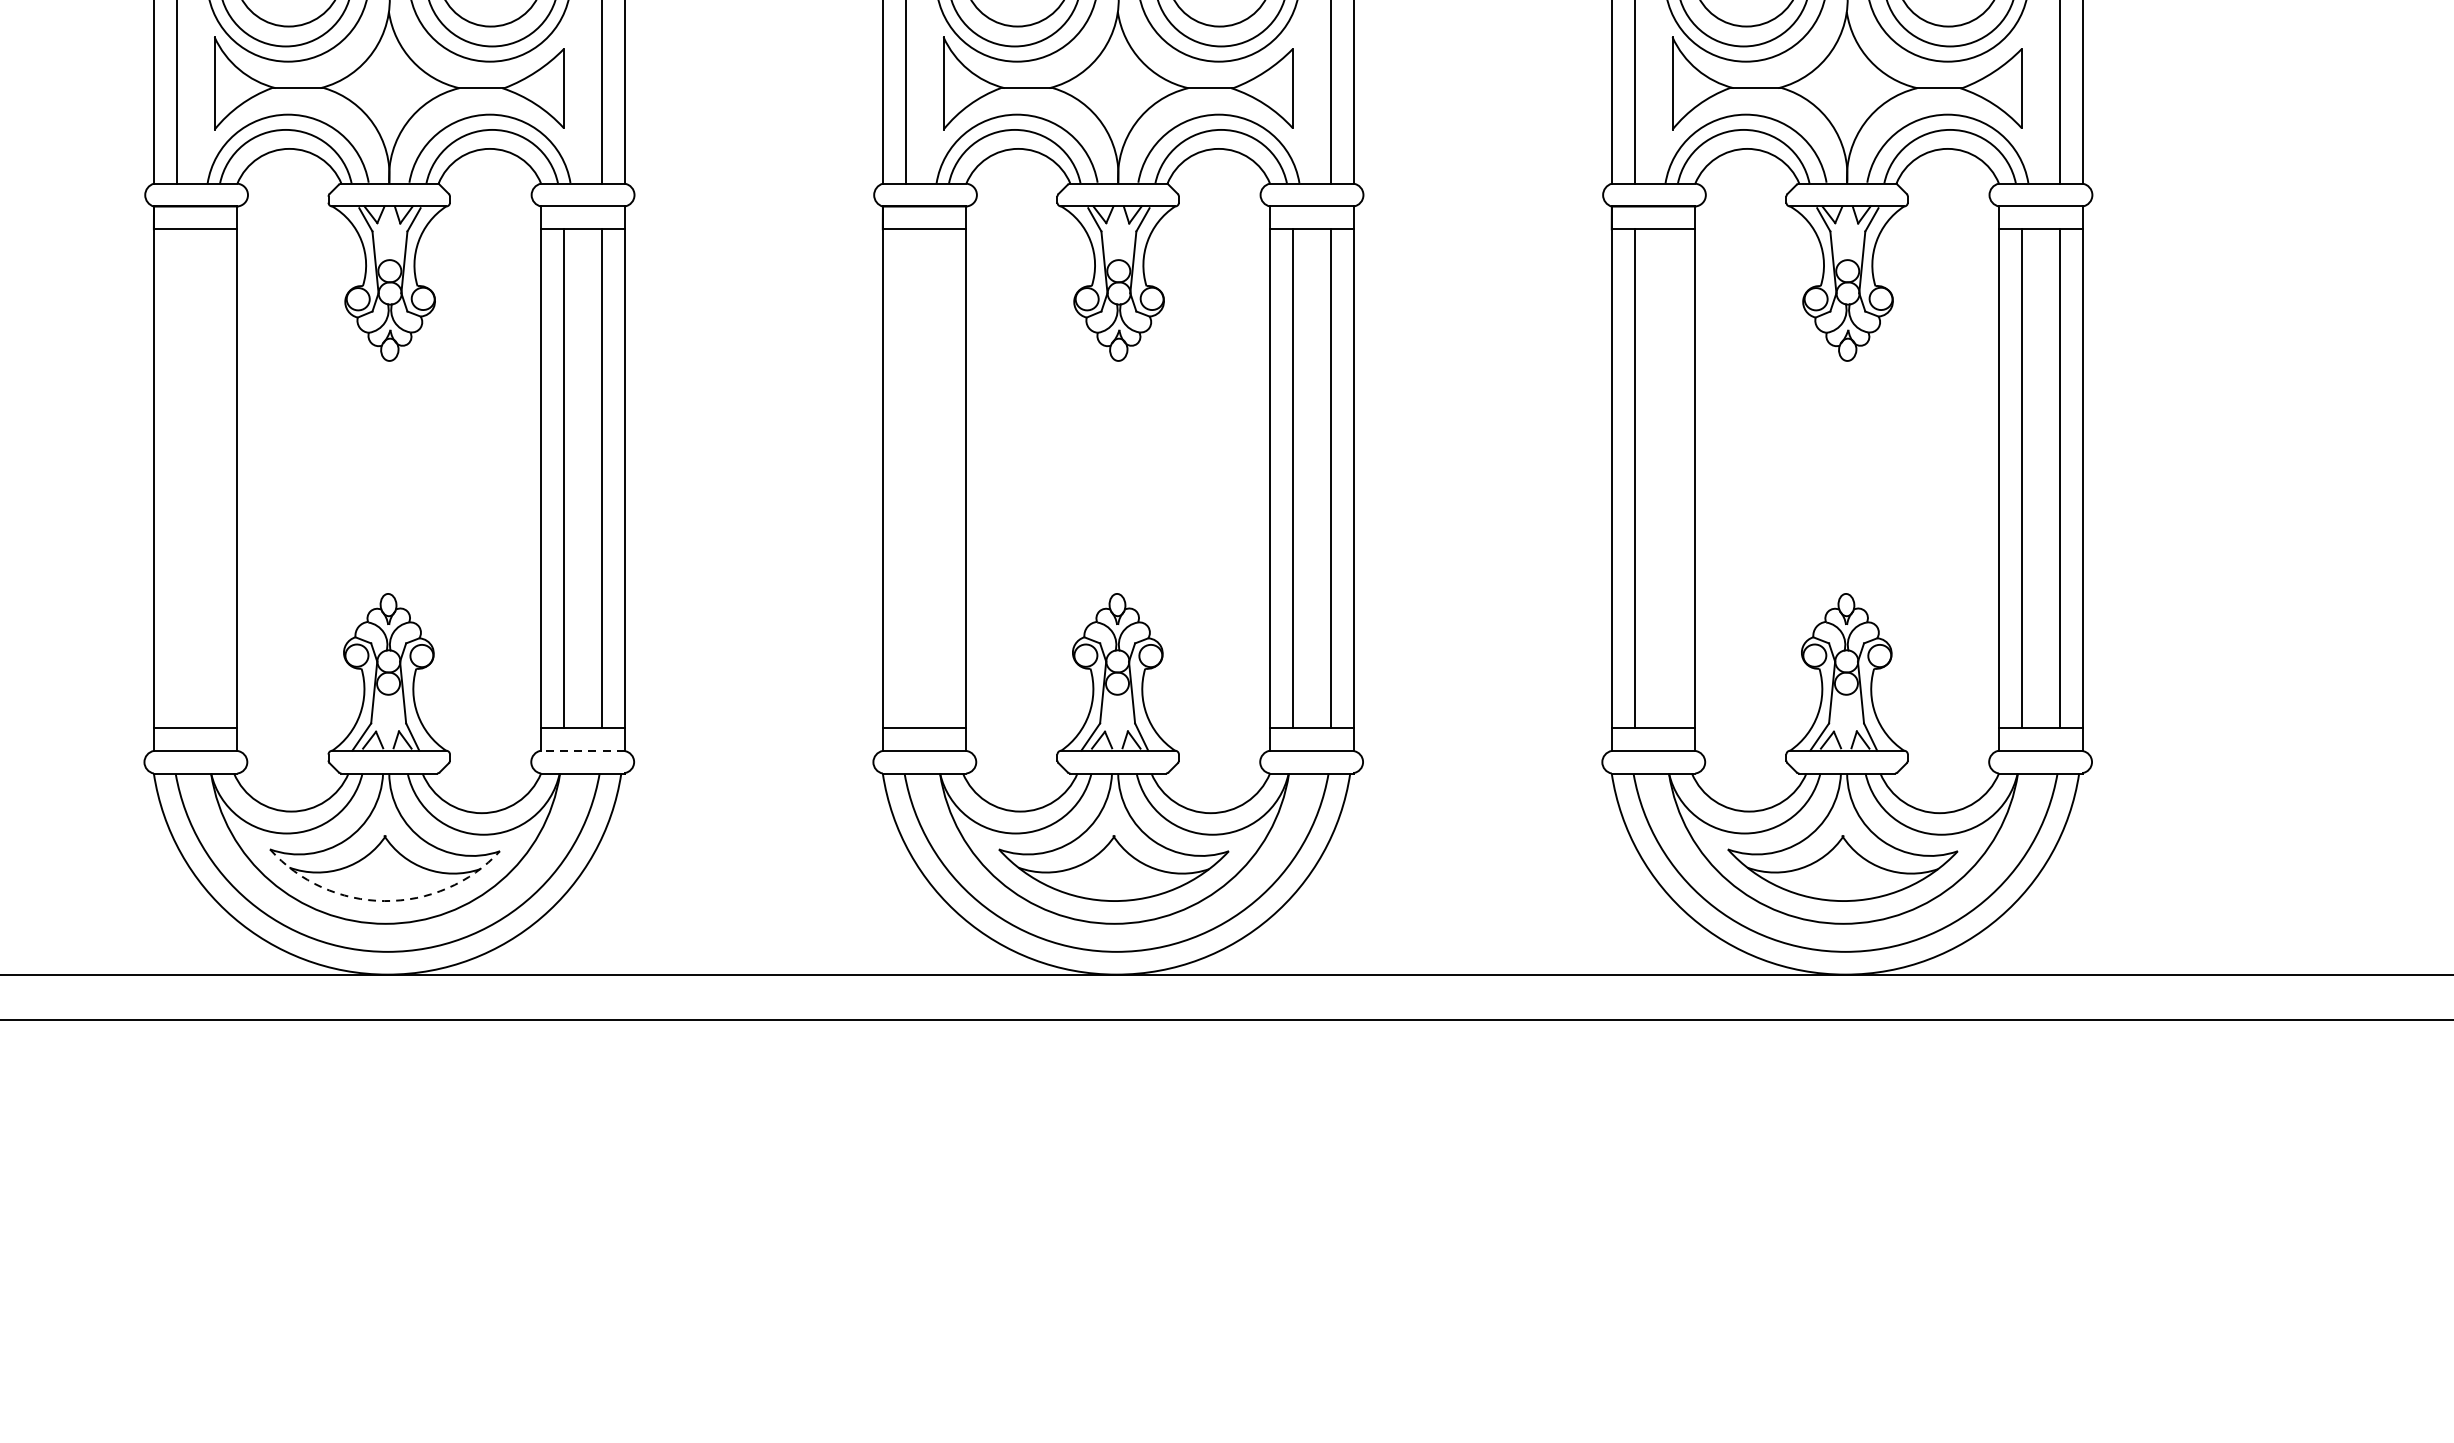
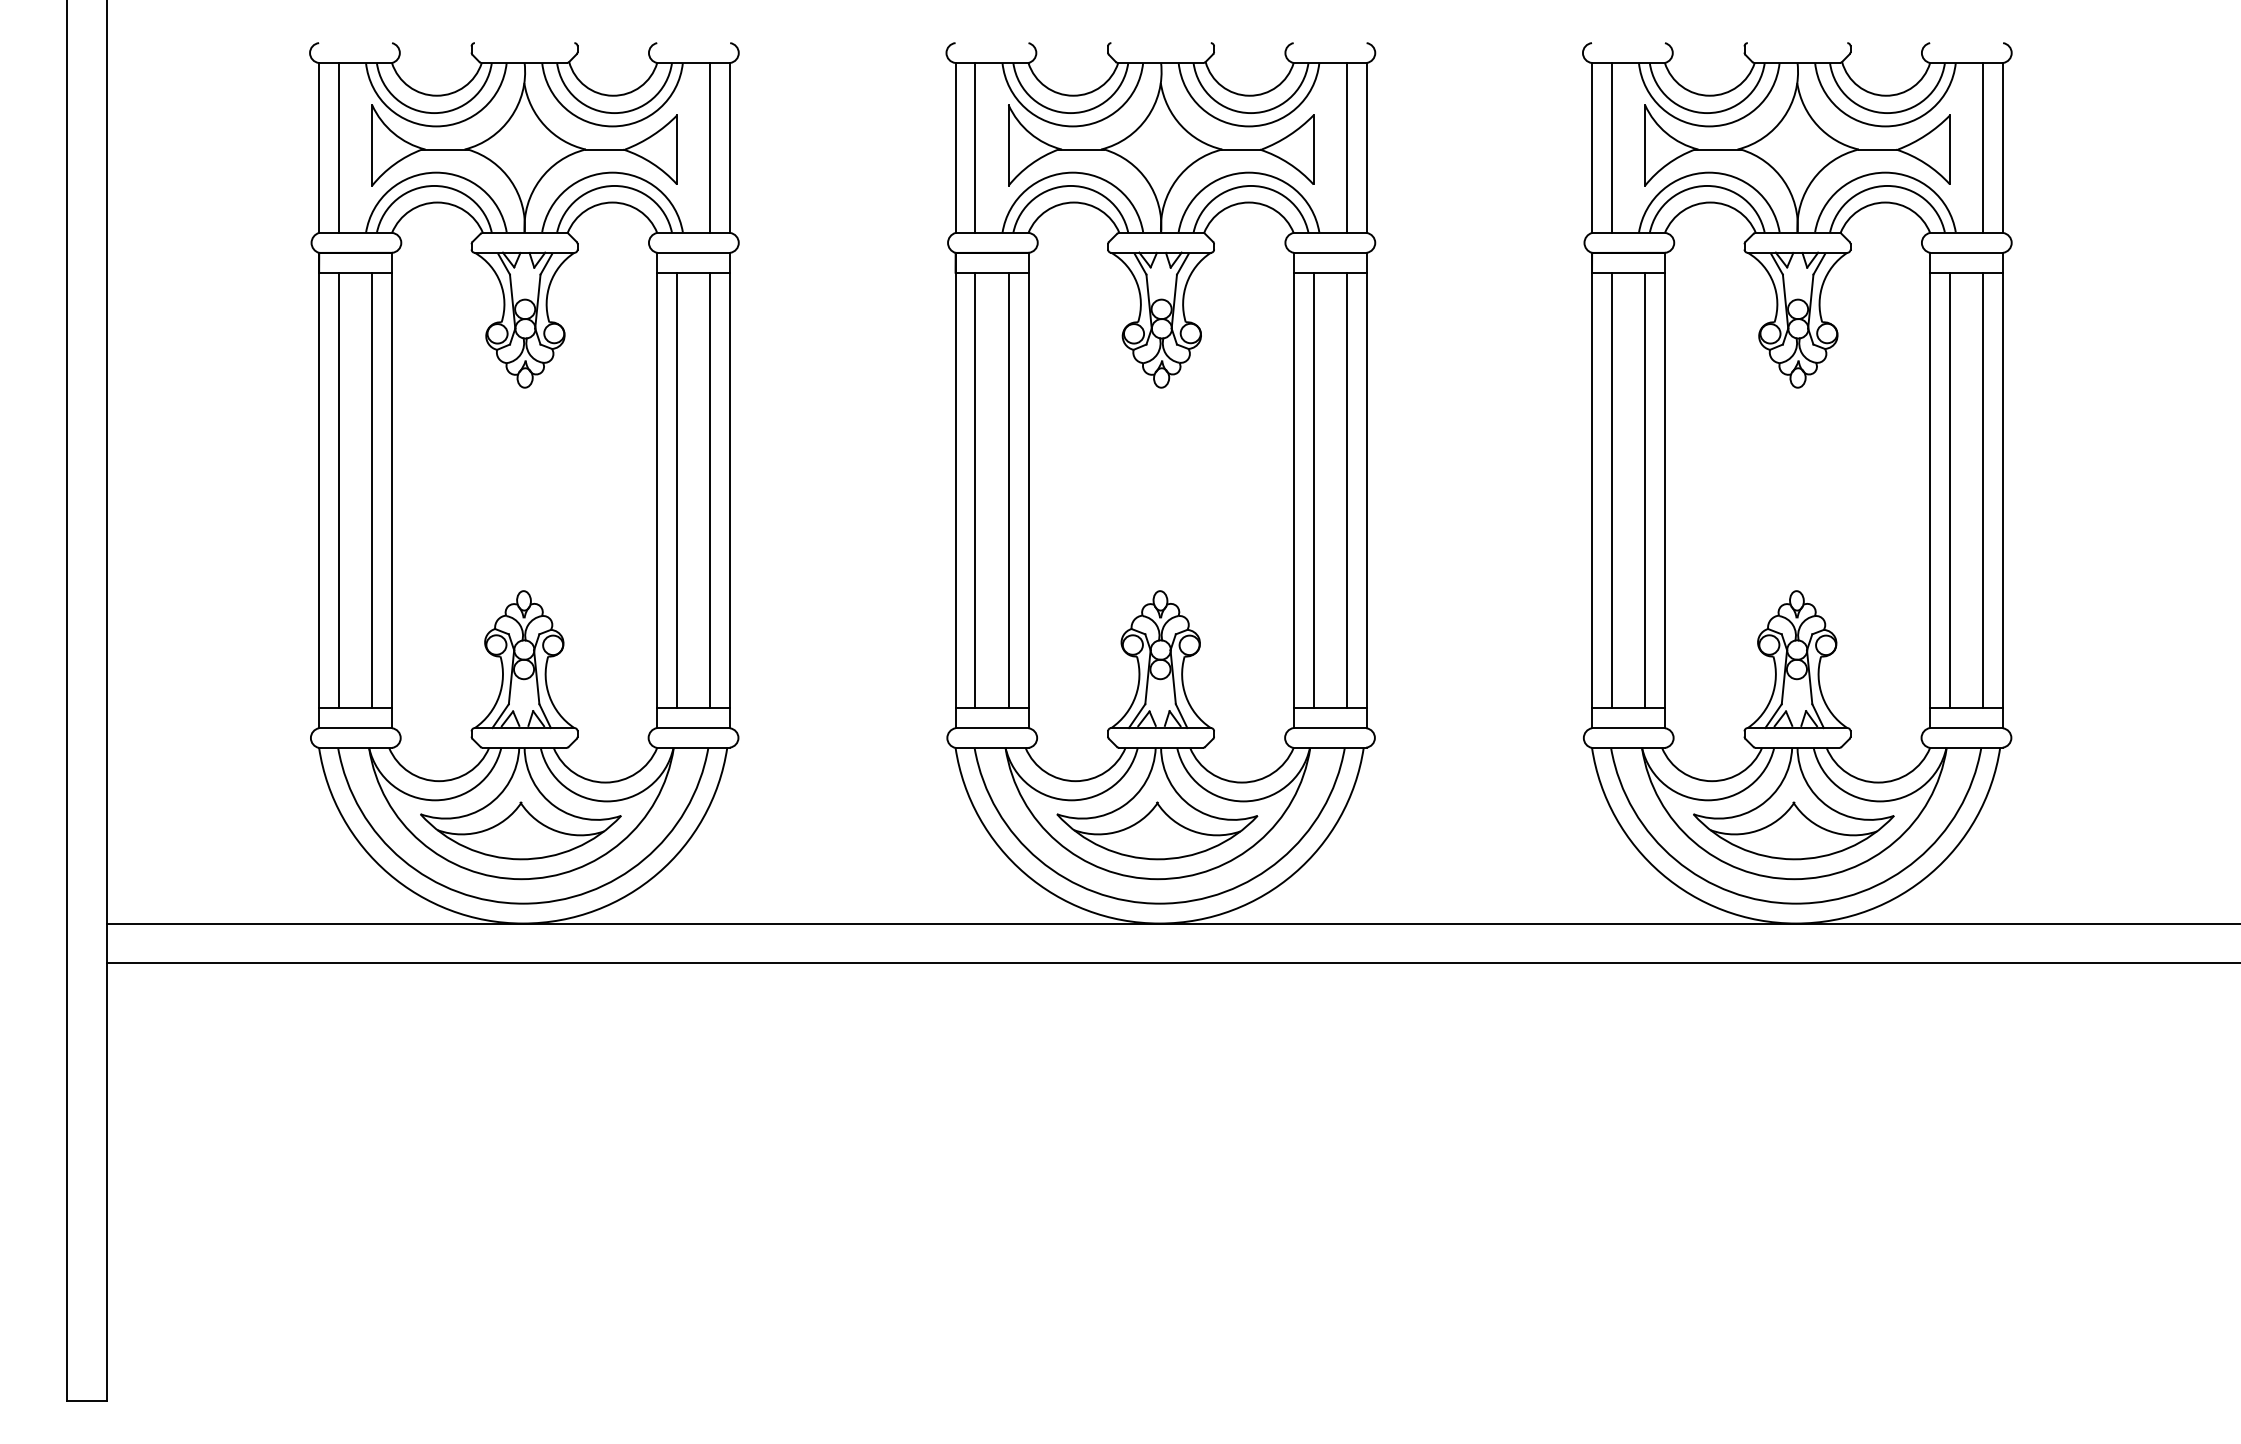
line: (177, 478) -> (339, 490), added
line: (215, 478) -> (372, 490), added
line: (905, 478) -> (975, 490), added
line: (943, 478) -> (1008, 490), added
line: (1672, 478) -> (1645, 490), added
line: (582, 751) -> (693, 728), dashed -> solid
arc: (384, 901) -> (520, 859), dashed -> solid

